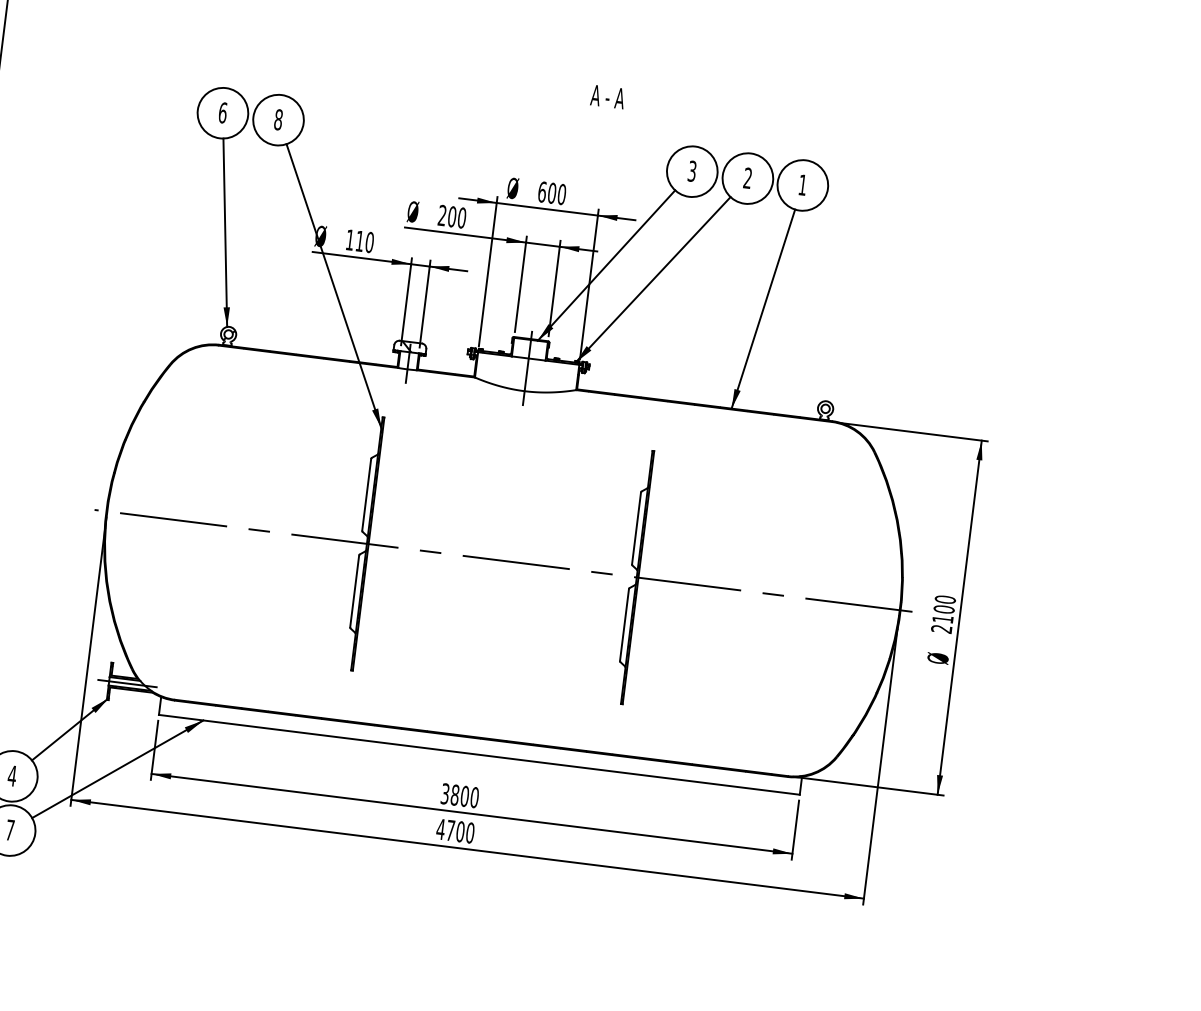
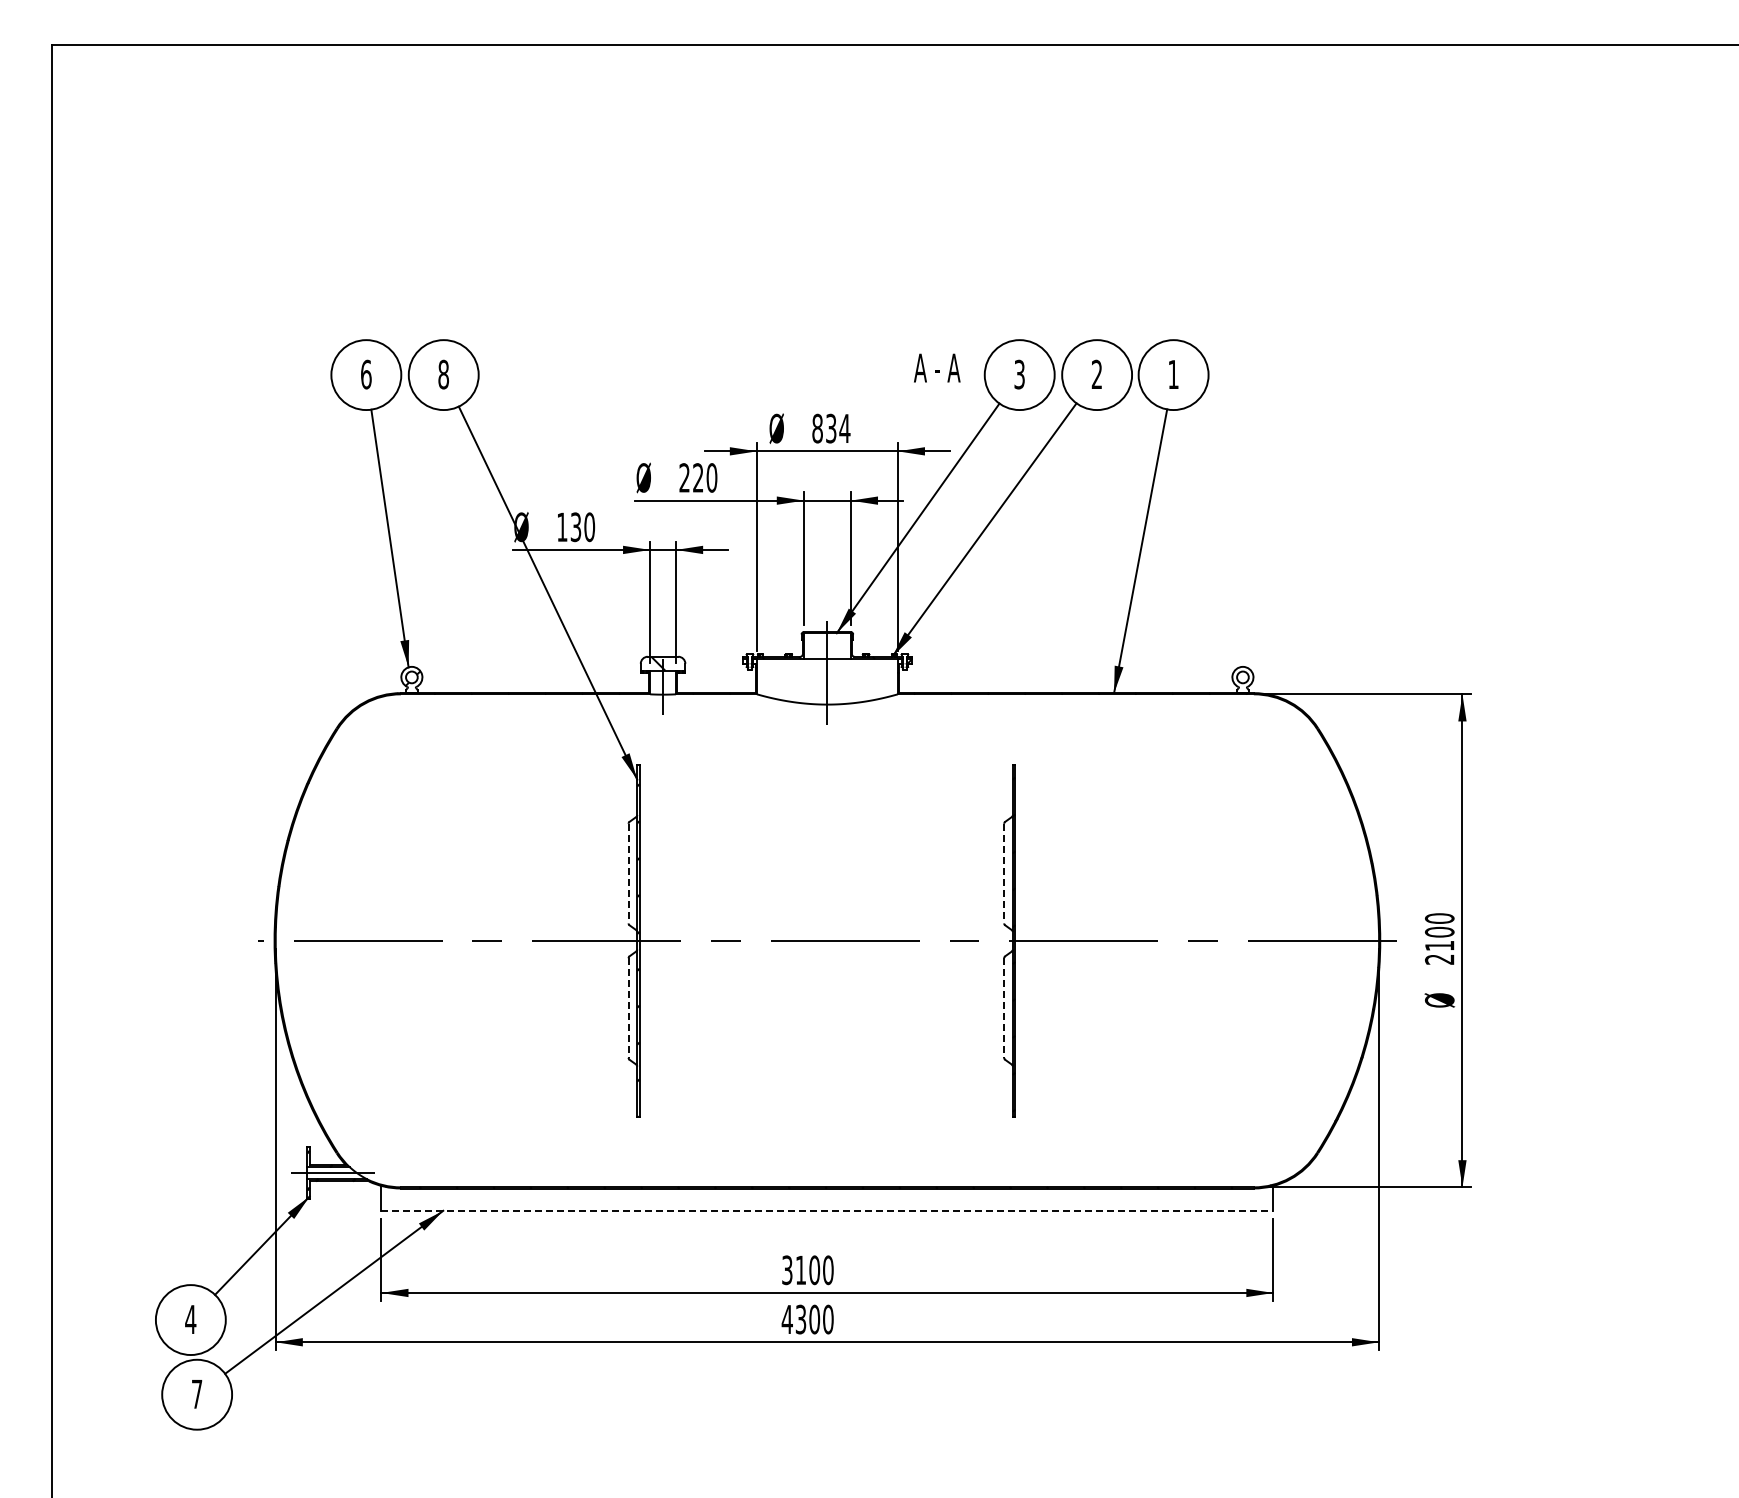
text: (608, 96) -> (937, 367), moved
text: (552, 193) -> (831, 428), 600 -> 834
text: (452, 216) -> (698, 477), 200 -> 220
text: (359, 241) -> (575, 527), 110 -> 130
line: (366, 494) -> (628, 873), solid -> dashed
line: (636, 528) -> (1004, 873), solid -> dashed
line: (354, 591) -> (628, 1008), solid -> dashed
line: (624, 625) -> (1004, 1008), solid -> dashed
line: (479, 754) -> (827, 1210), solid -> dashed
text: (454, 795) -> (800, 1270), 3800 -> 3100
text: (450, 830) -> (800, 1319), 4700 -> 4300

